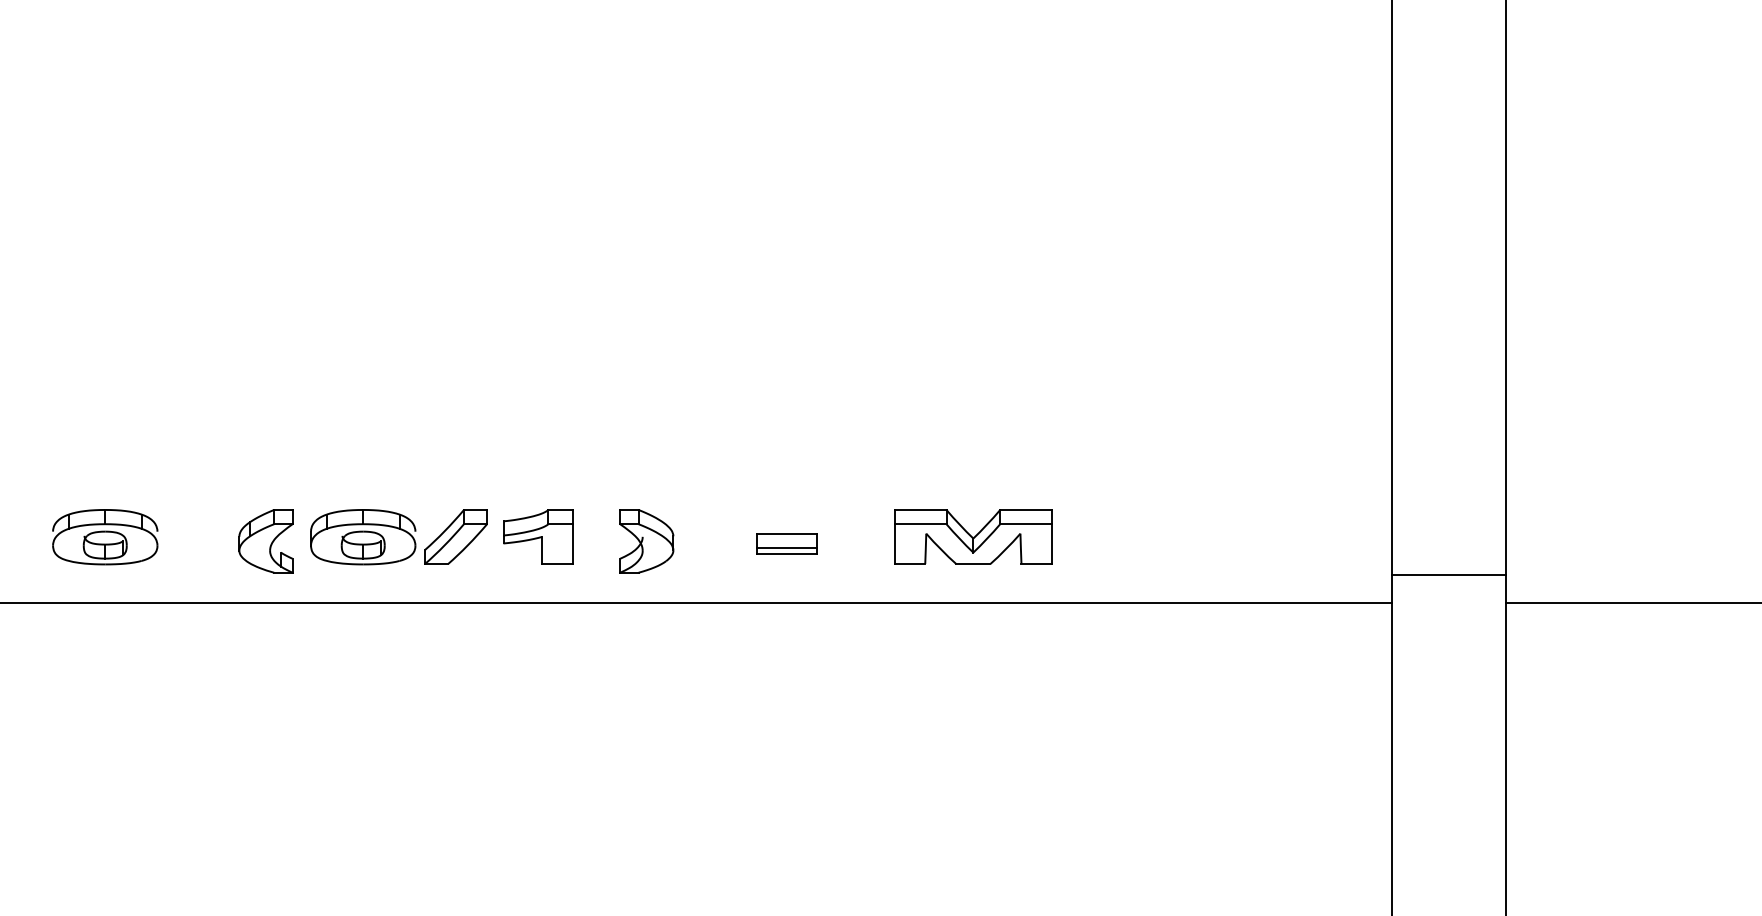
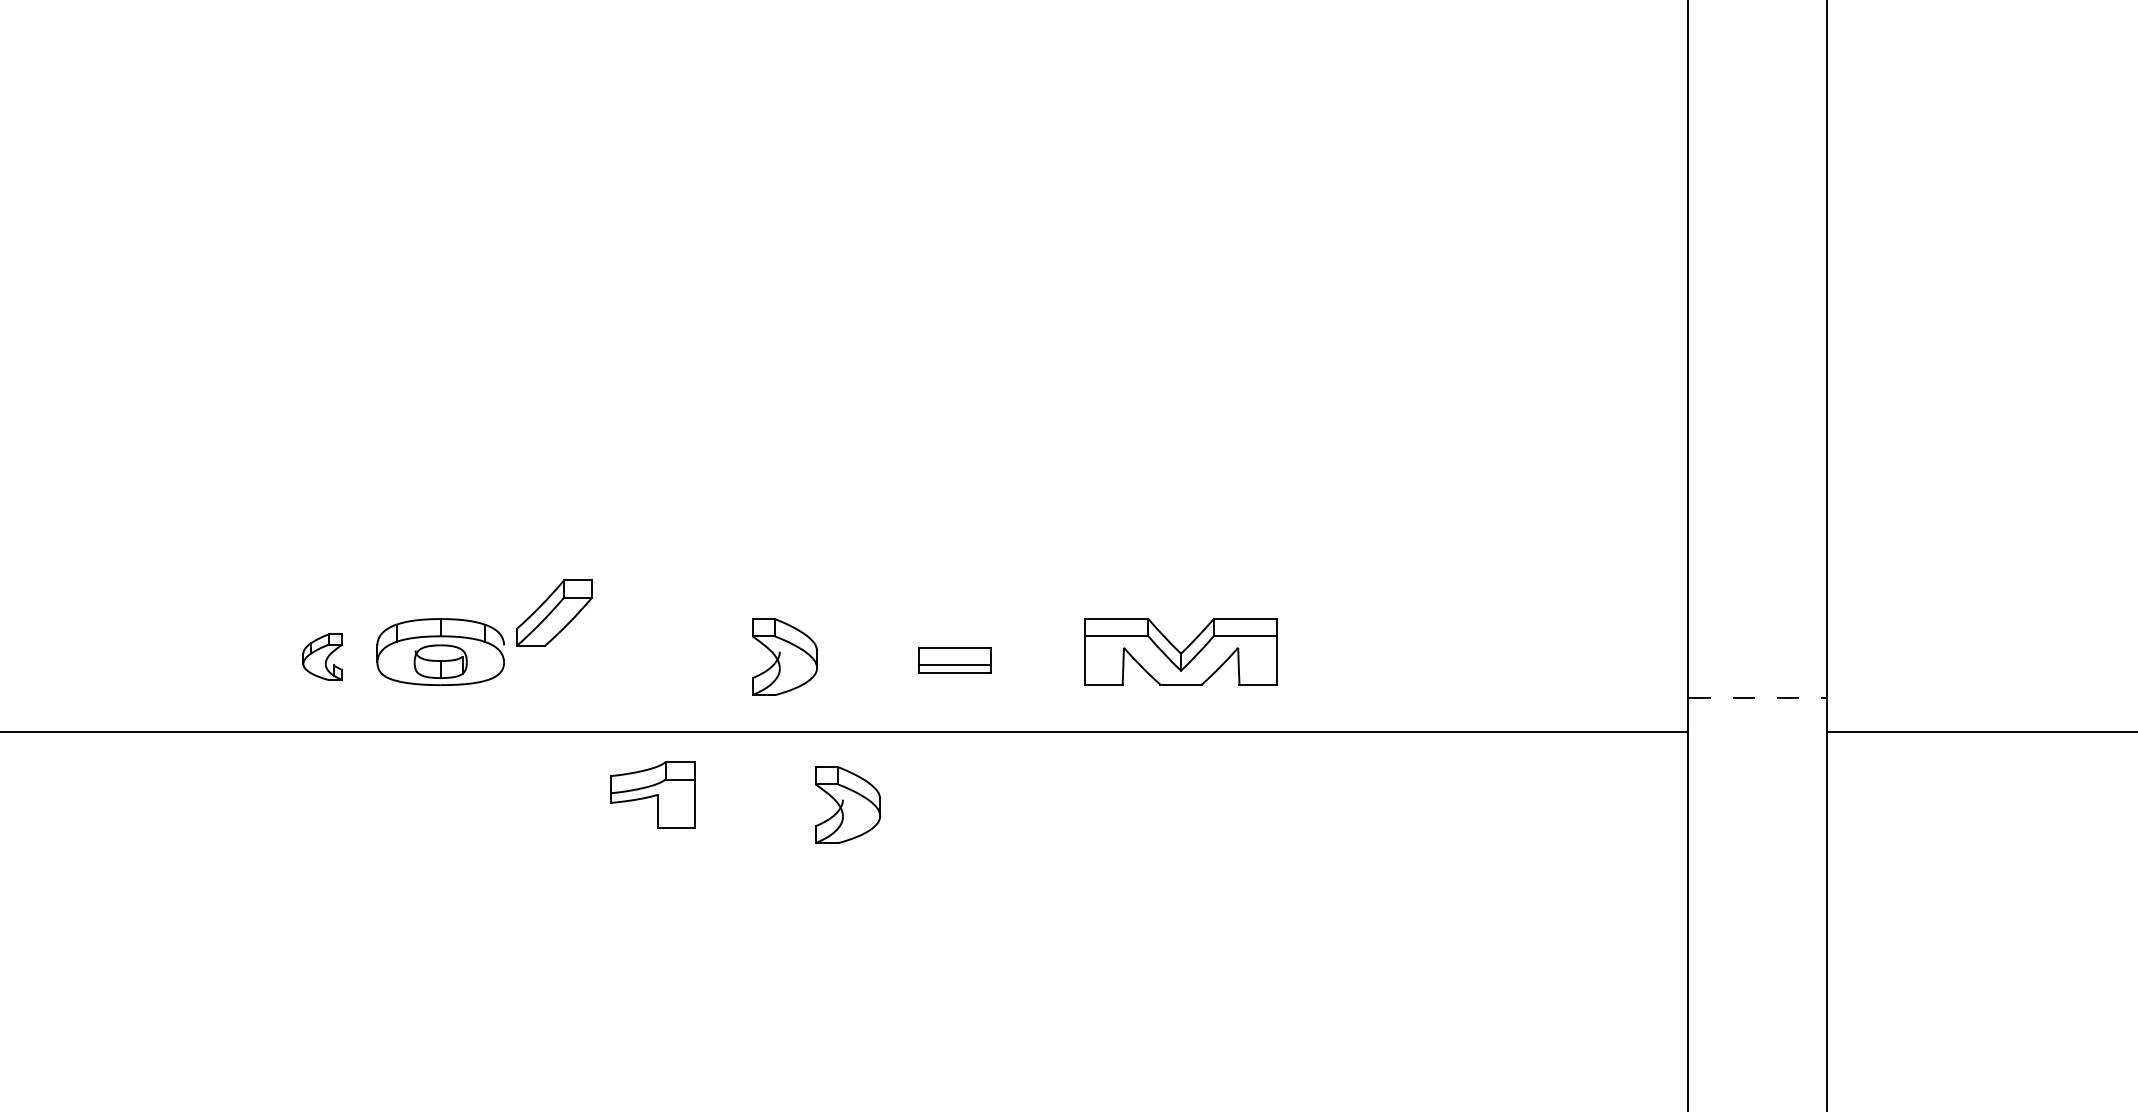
part: (455, 536) -> (553, 612), moved
part: (538, 536) -> (653, 794), moved
part: (105, 537) -> (128, 652), removed
part: (265, 541) -> (322, 657), size x0.6
line: (1449, 575) -> (1758, 698), solid -> dashed
part: (698, 663) -> (847, 805), added

